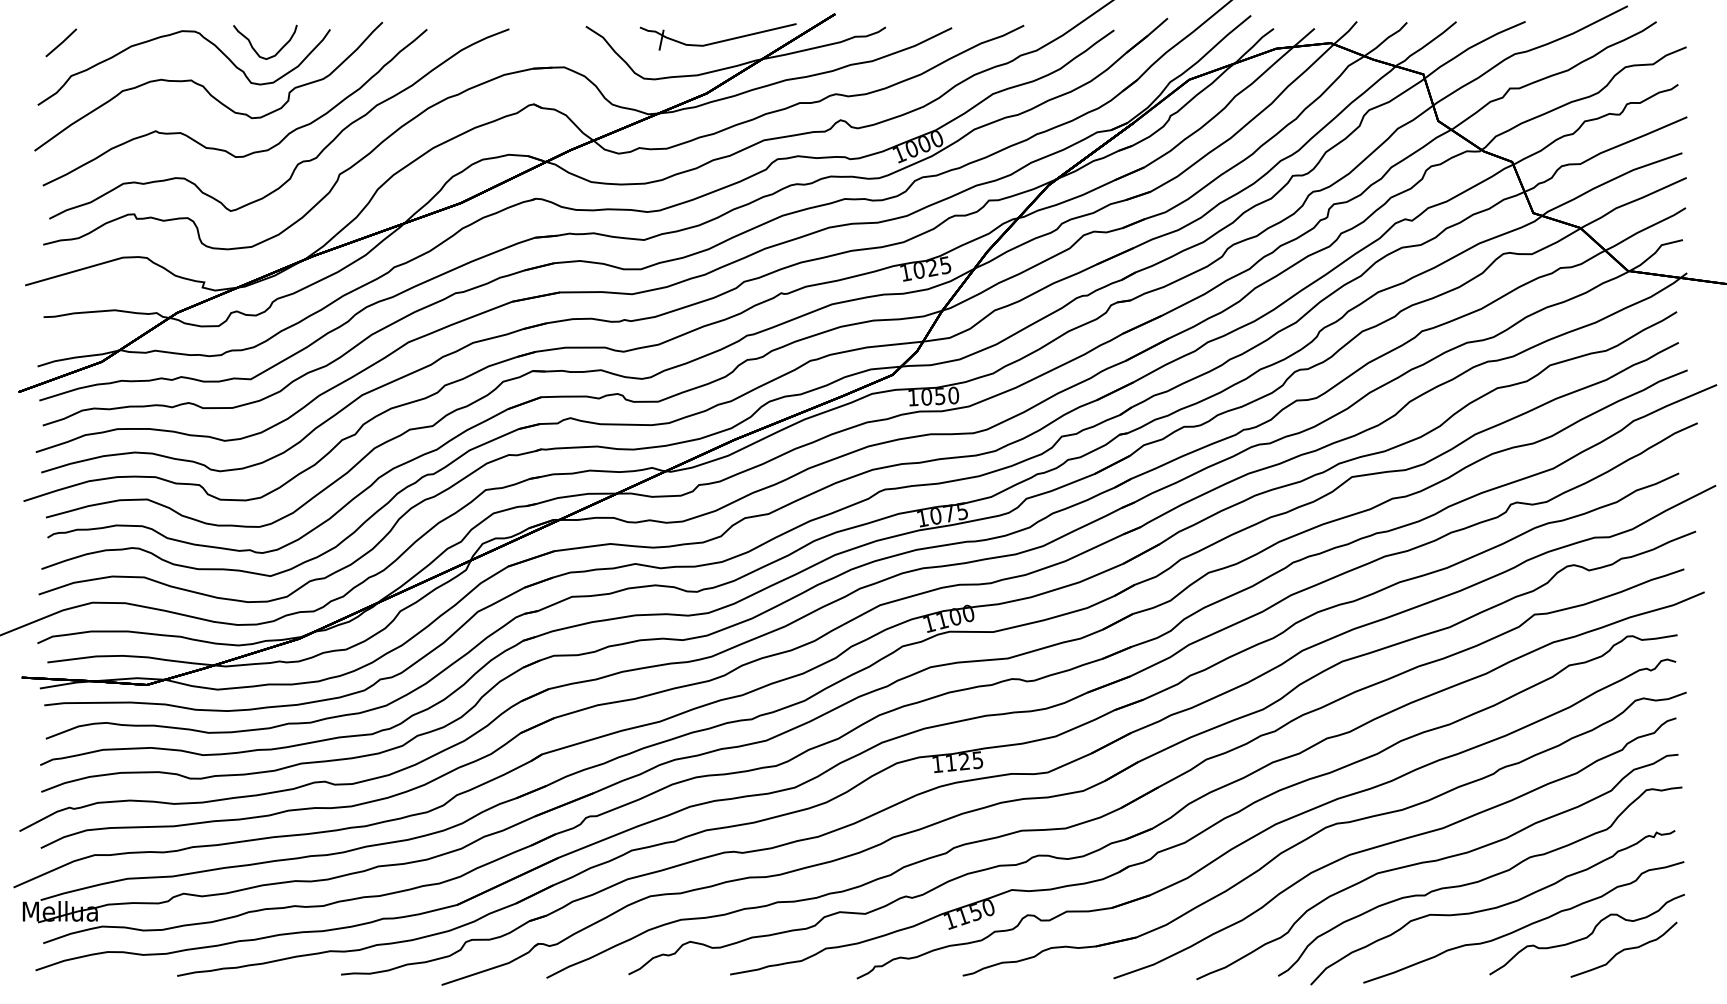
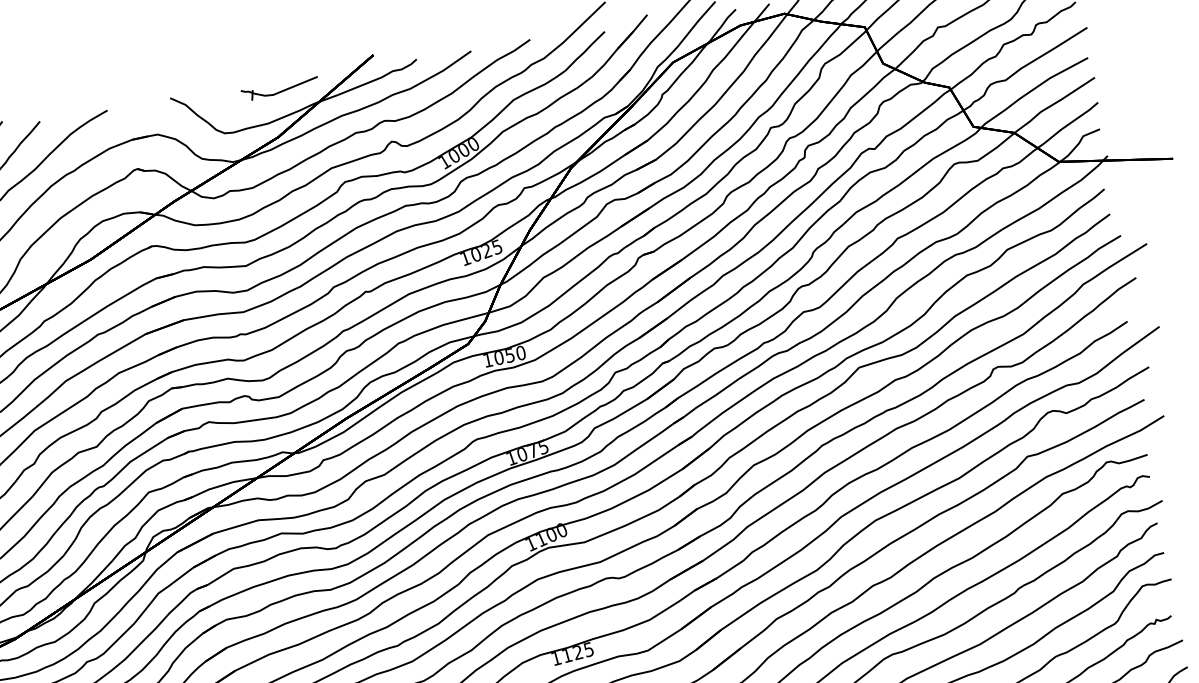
part: (717, 36) -> (279, 89), size x0.6

